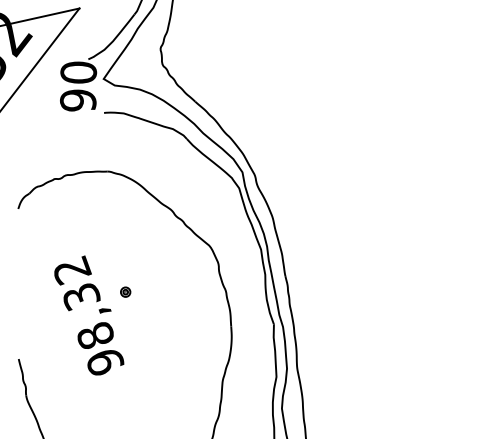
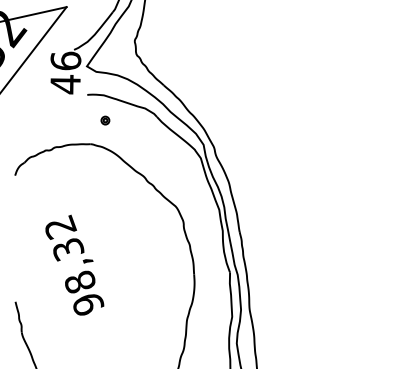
text: (78, 86) -> (65, 72), 90 -> 46
part: (125, 292) -> (105, 120), moved

